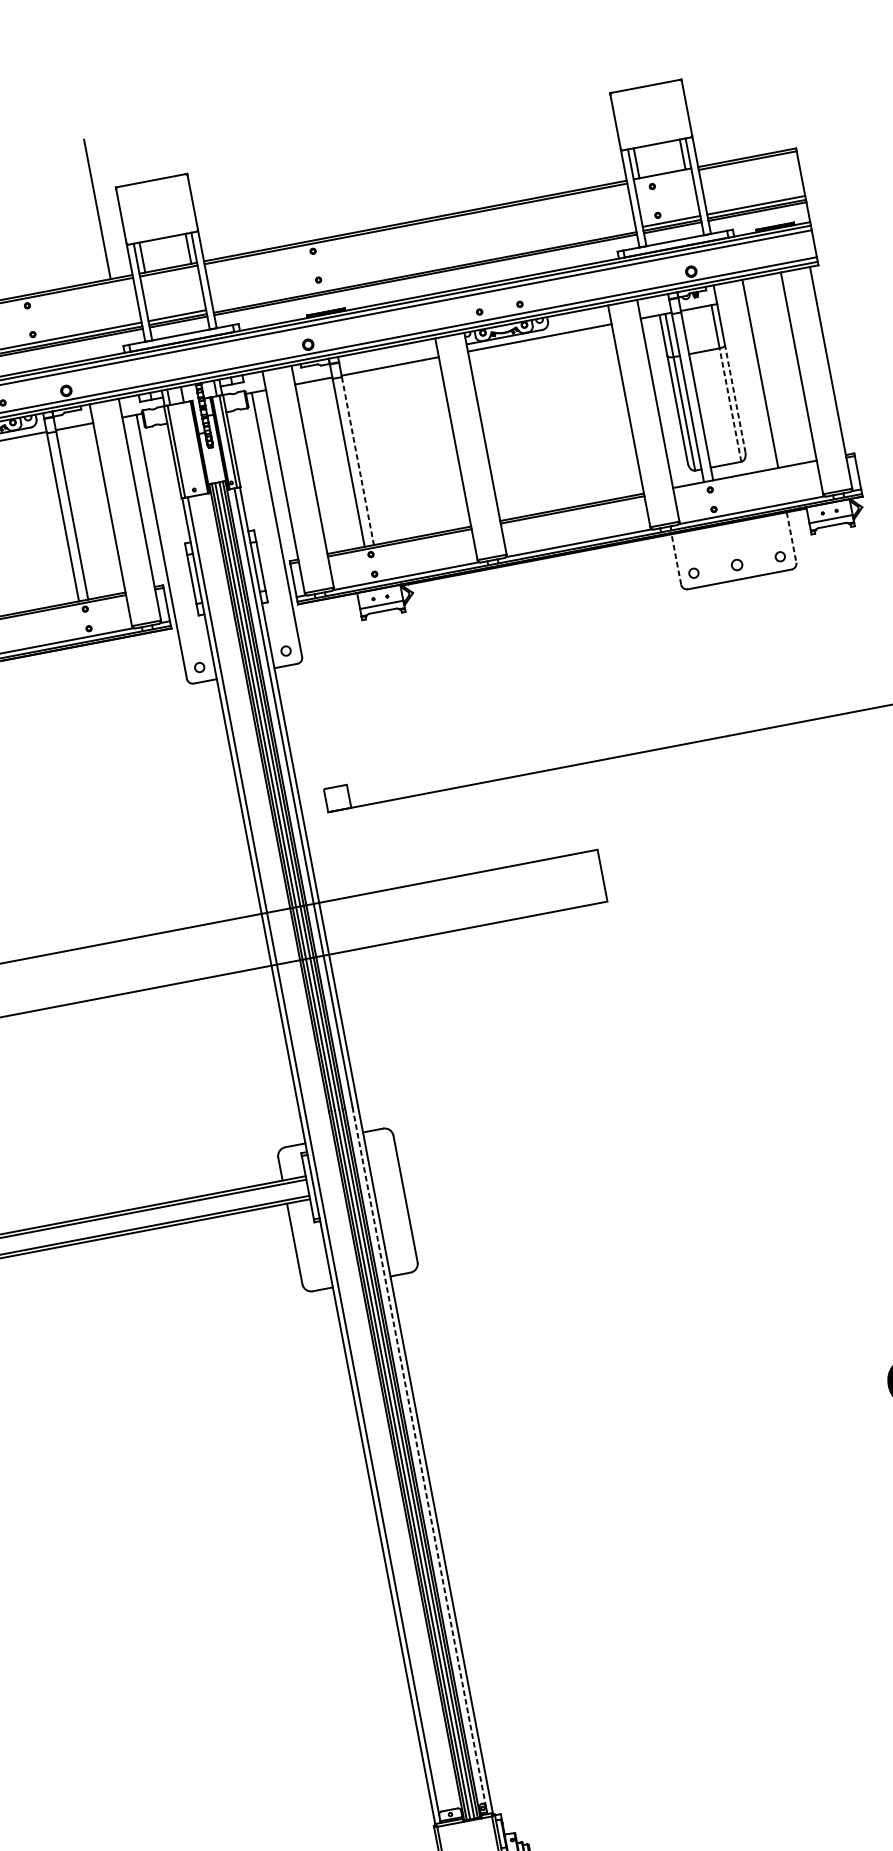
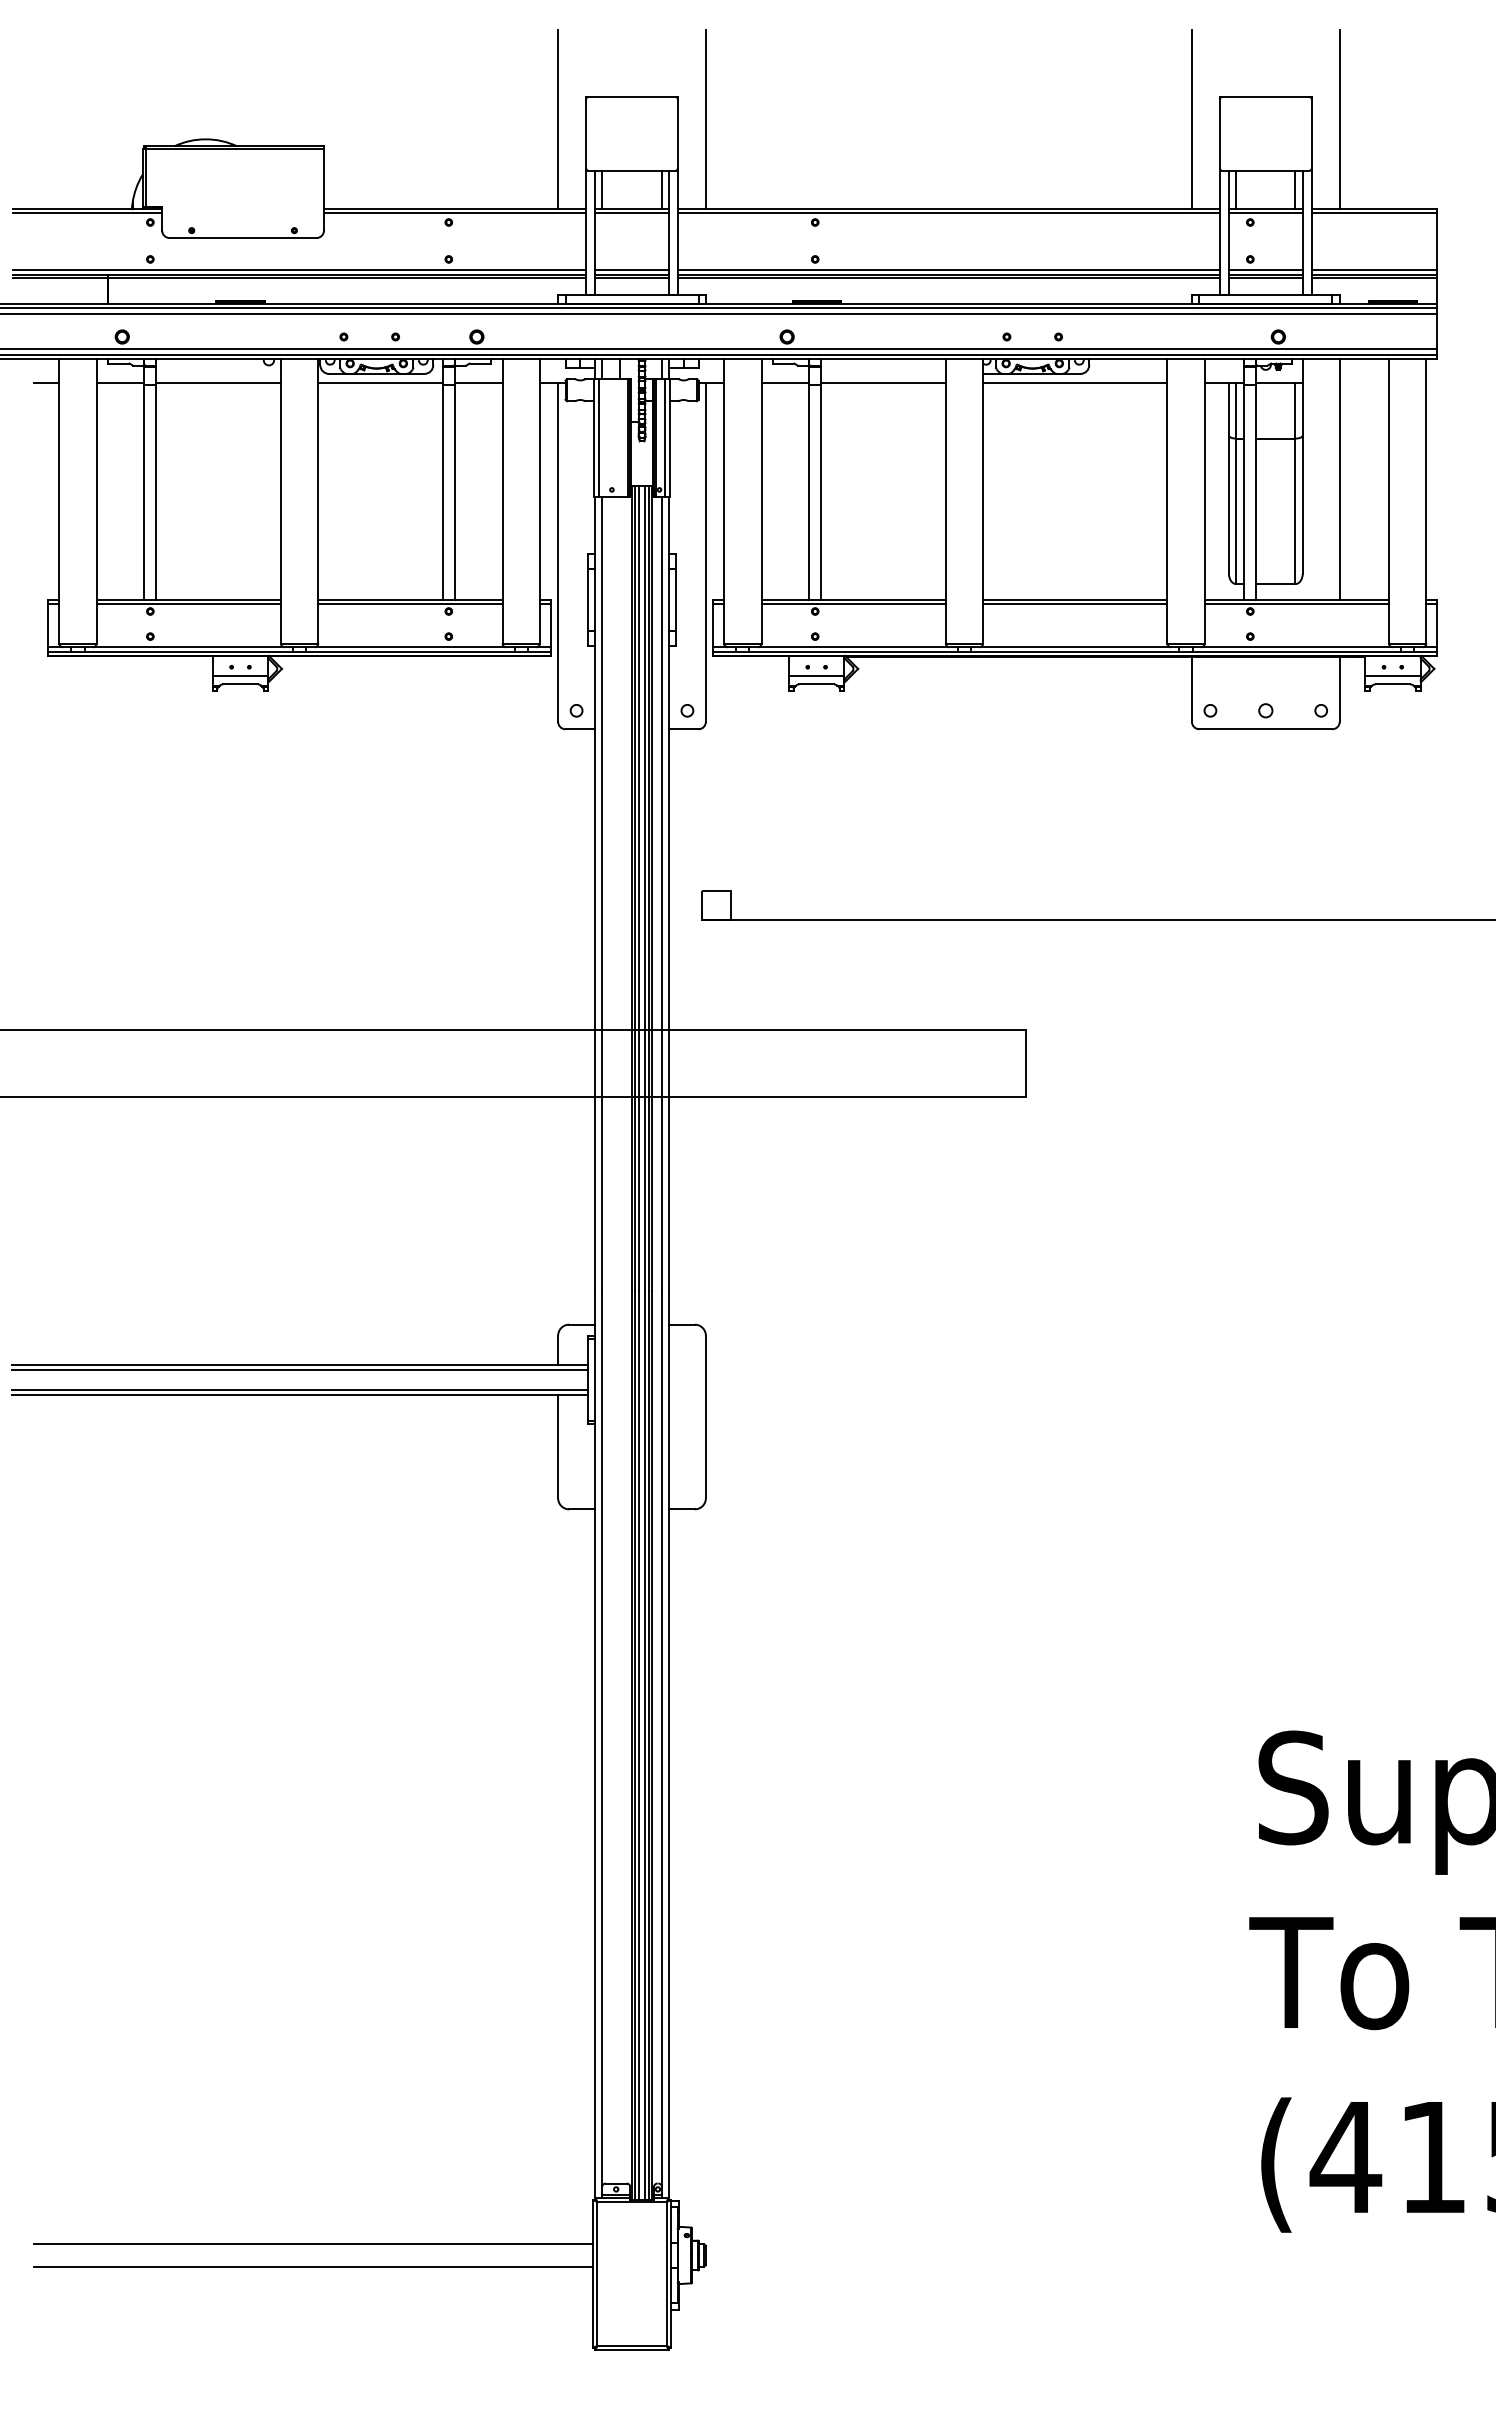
line: (706, 93) -> (1339, 119), added
line: (591, 115) -> (1191, 119), added
line: (662, 176) -> (1265, 212), added
line: (212, 187) -> (705, 119), added
line: (424, 268) -> (948, 270), added
line: (735, 398) -> (1302, 504), dashed -> solid
line: (730, 405) -> (1295, 511), dashed -> solid
line: (358, 460) -> (821, 492), dashed -> solid
line: (745, 476) -> (1296, 603), added
line: (791, 538) -> (1339, 690), dashed -> solid
line: (675, 559) -> (1191, 689), dashed -> solid
line: (418, 1457) -> (661, 1739), dashed -> solid

